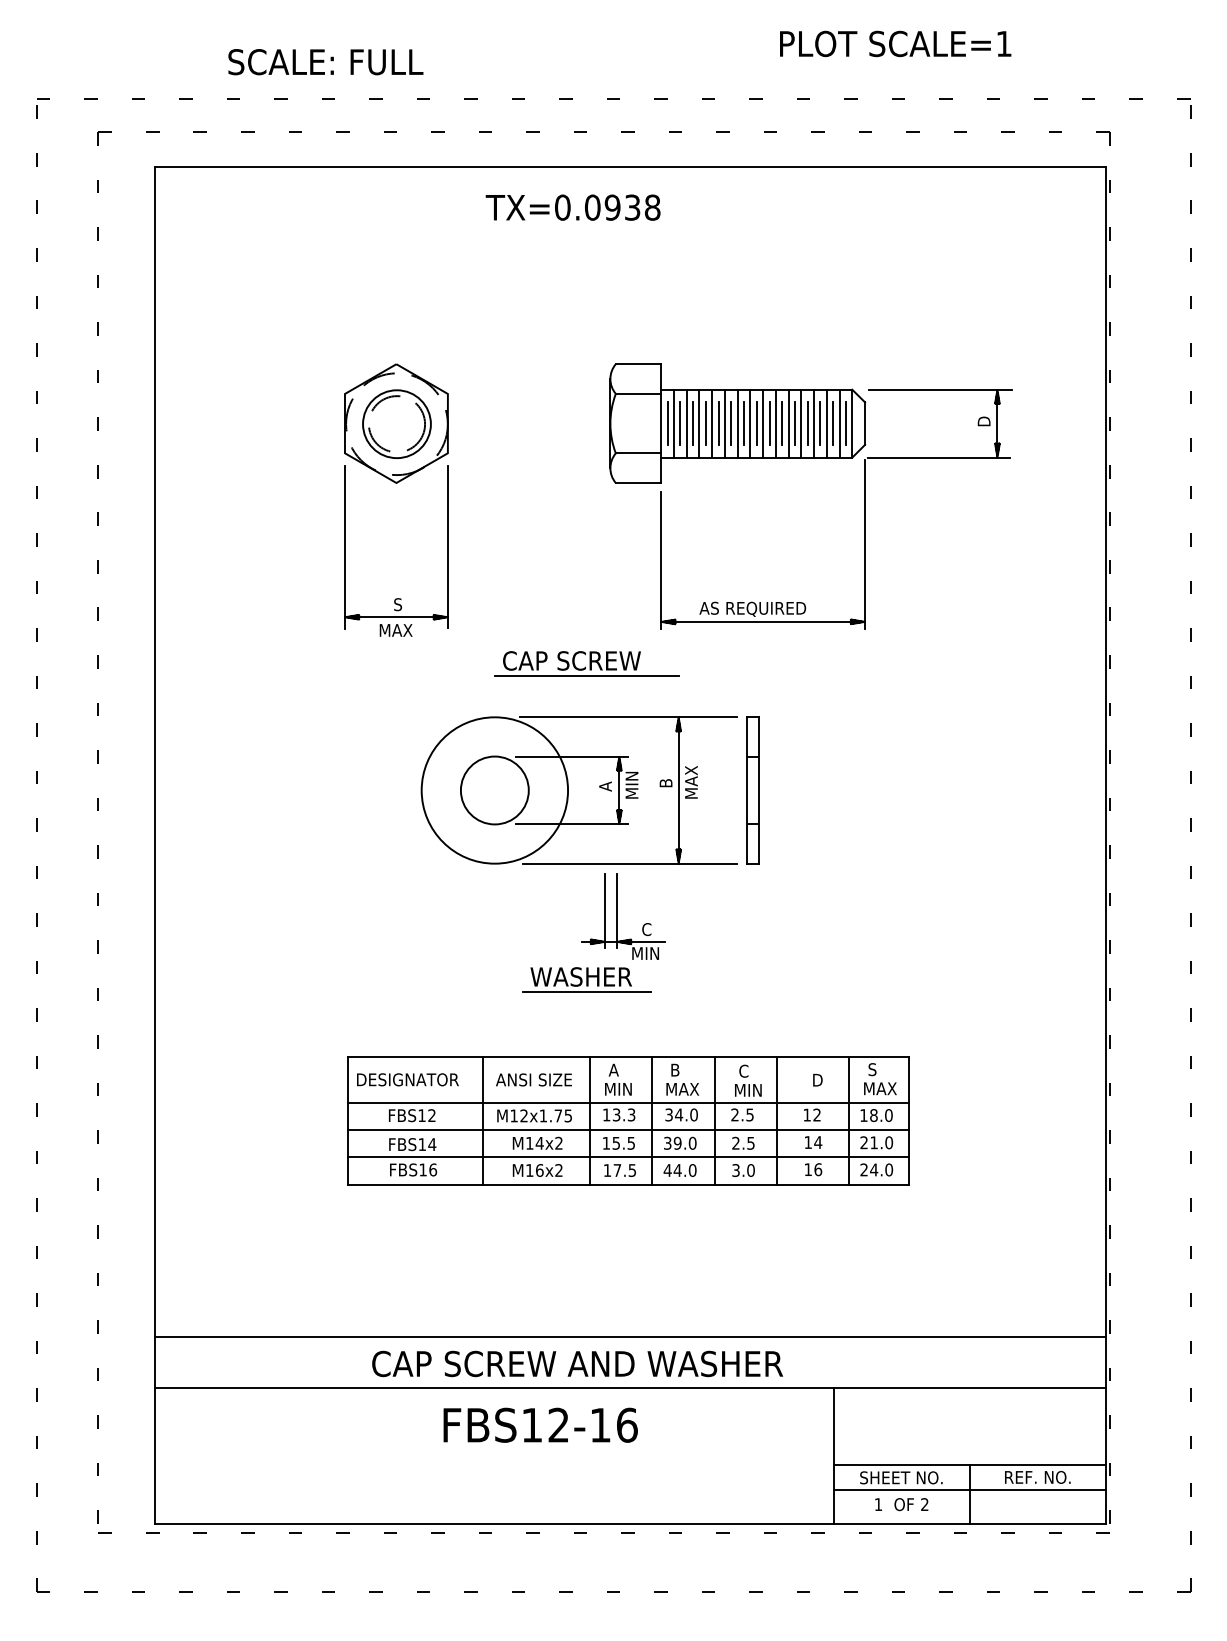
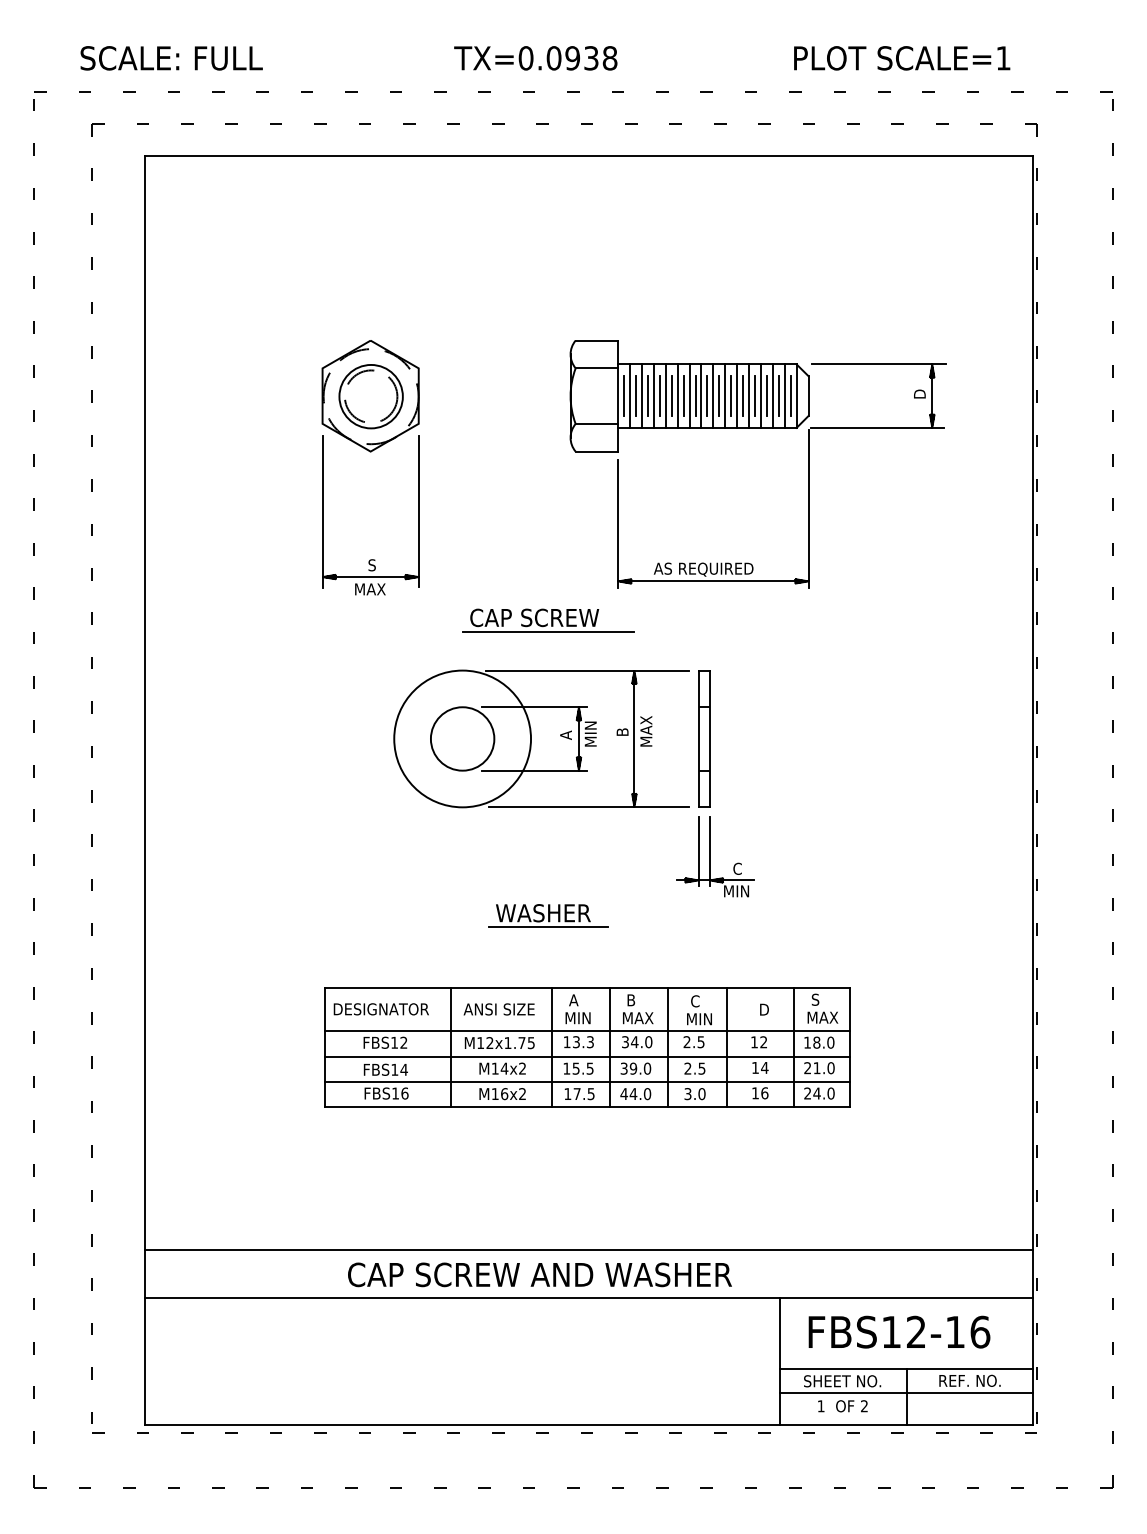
text: (896, 44) -> (902, 58), moved
text: (325, 62) -> (171, 58), moved
text: (572, 207) -> (535, 58), moved
part: (623, 916) -> (715, 856), moved
text: (540, 1424) -> (899, 1331), moved

